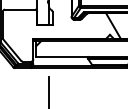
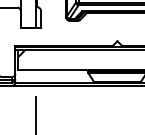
hatch: (113, 25) -> (122, 28), removed

